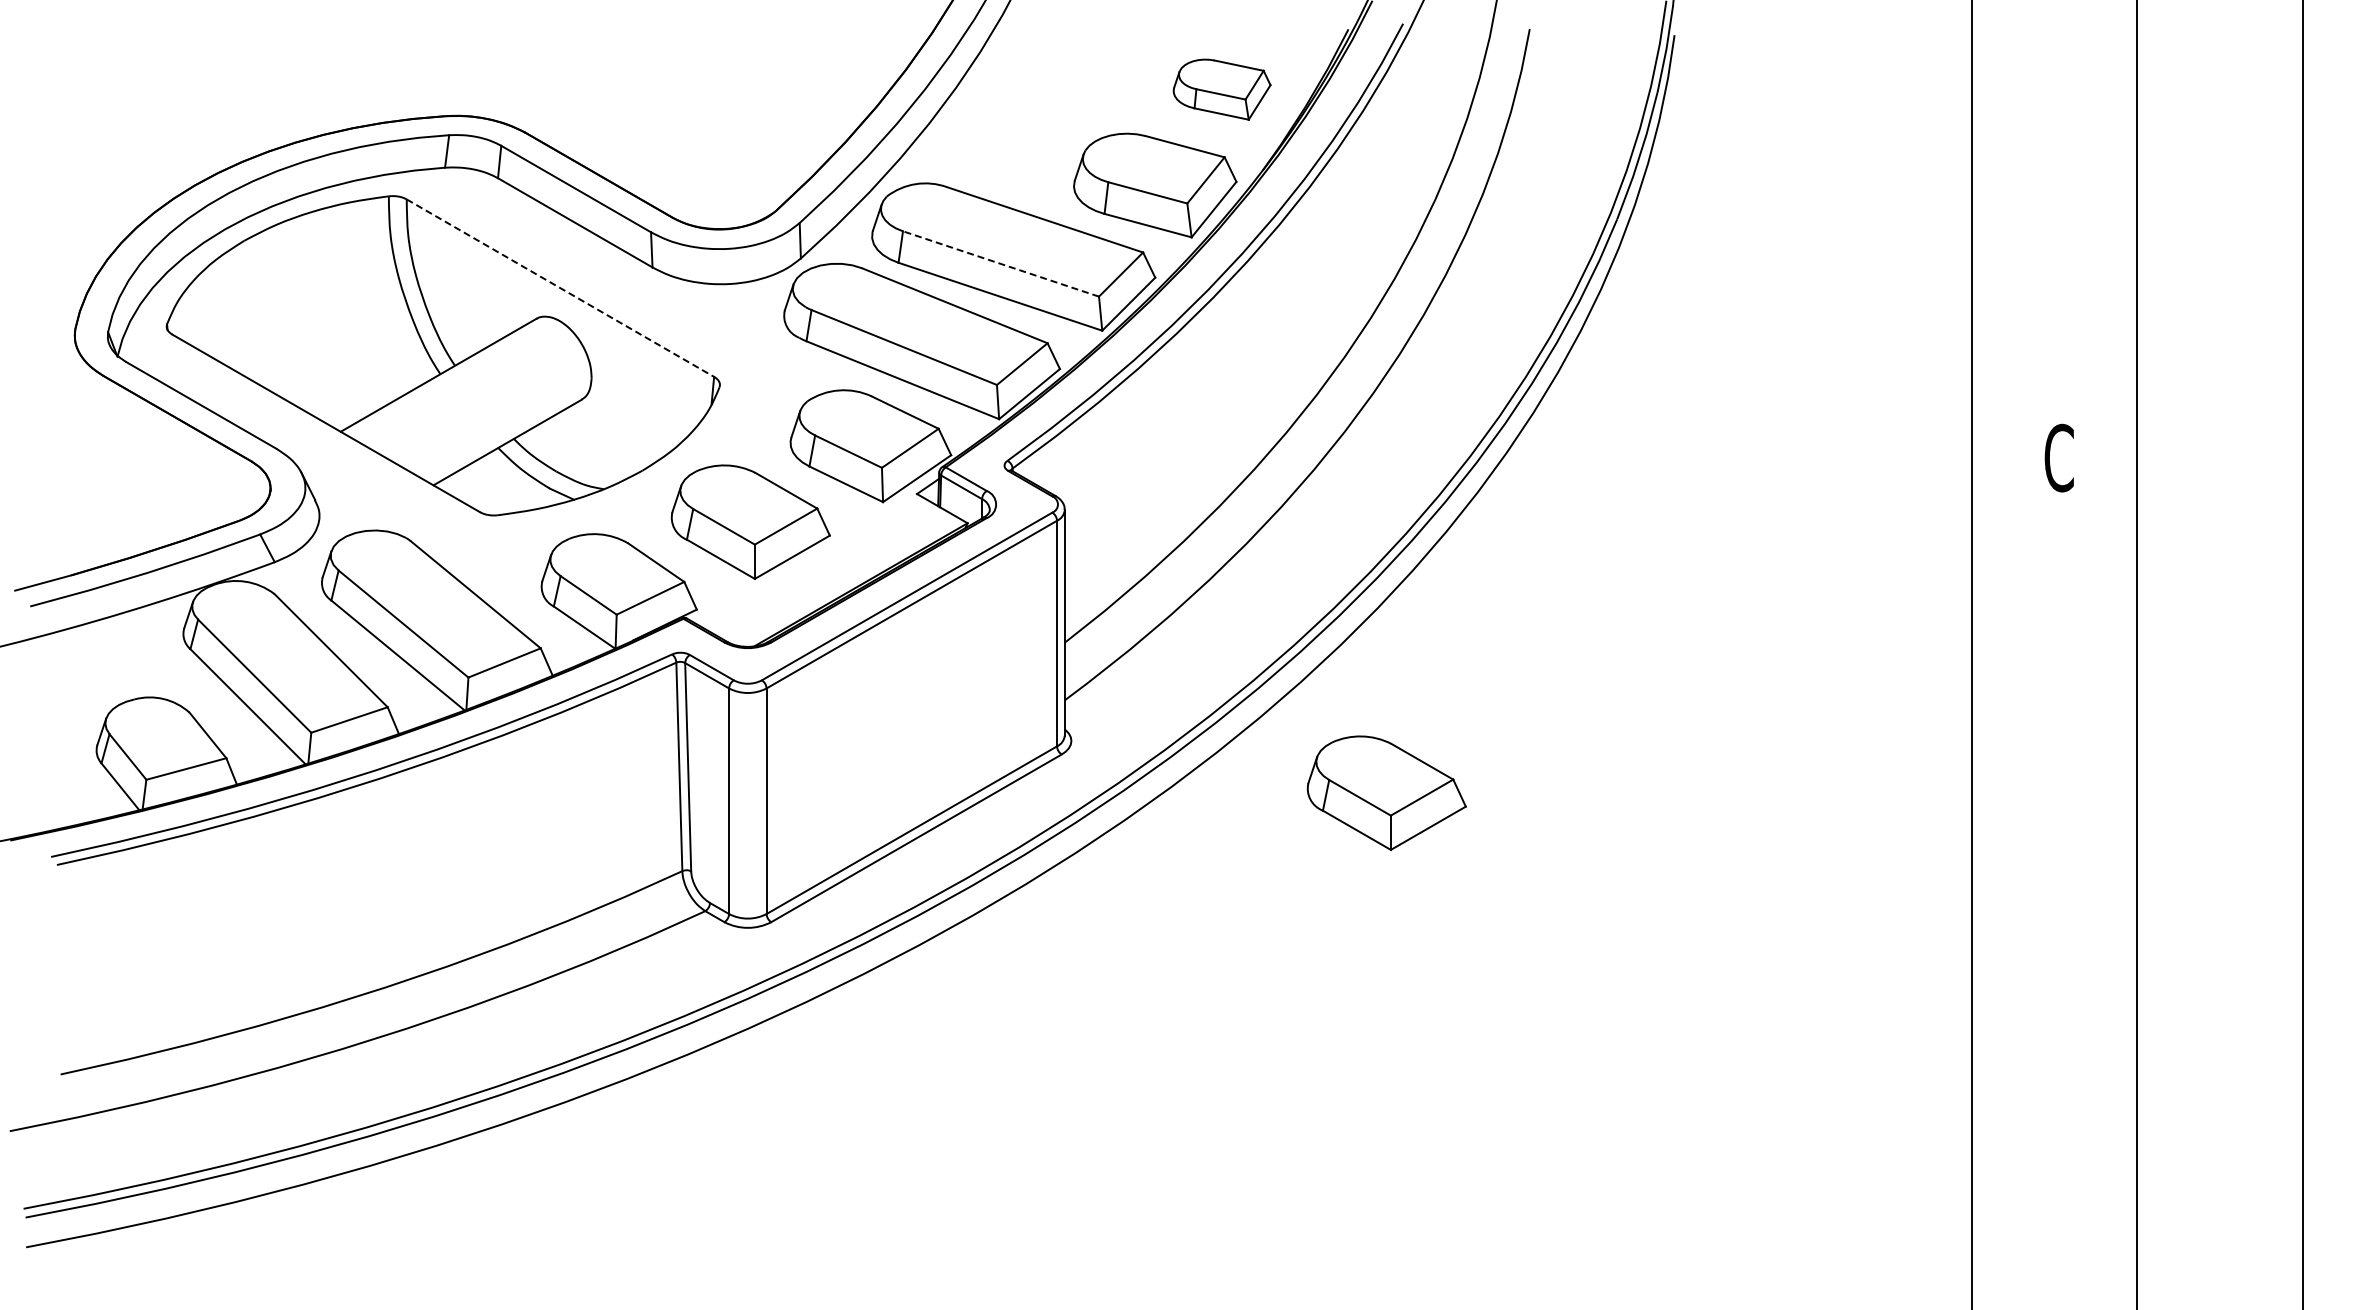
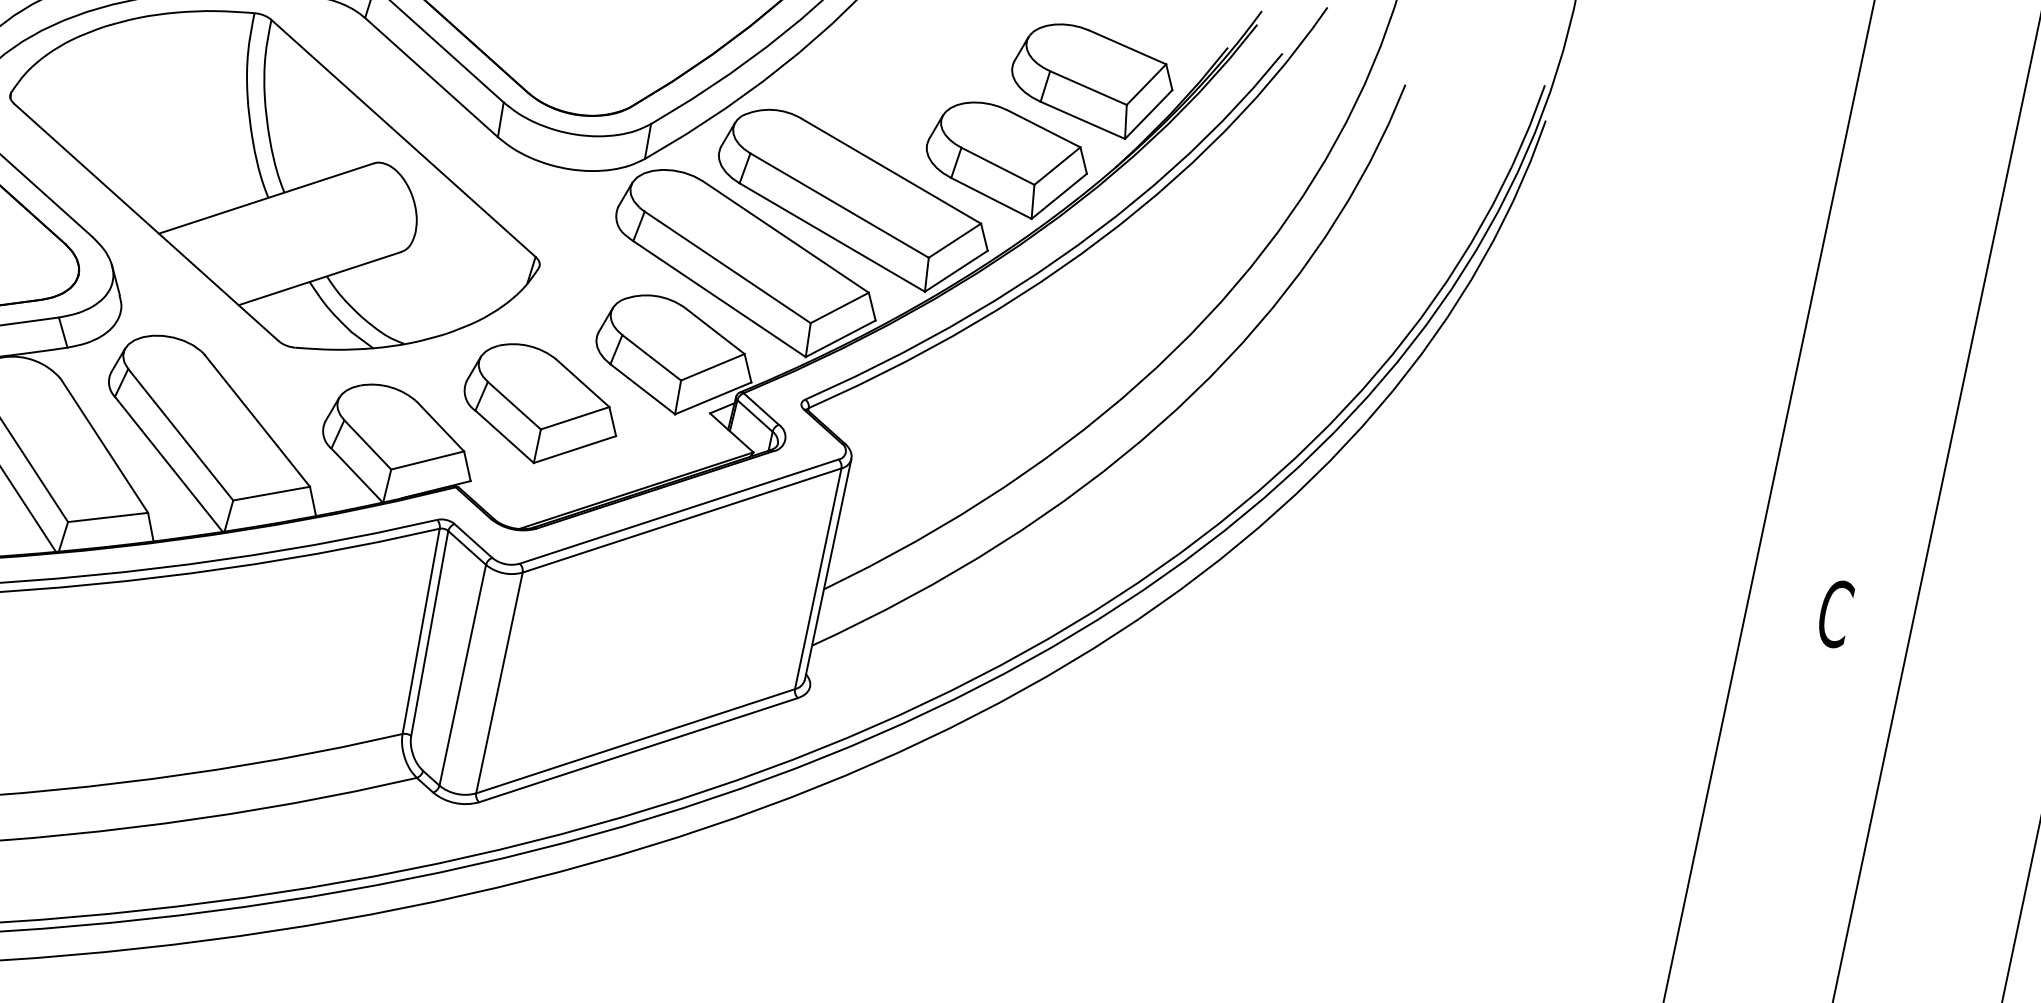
part: (1221, 89) -> (1091, 80), size x1.67
line: (1000, 263) -> (839, 205), dashed -> solid
line: (560, 288) -> (403, 138), dashed -> solid
part: (1386, 792) -> (1107, 802), removed

